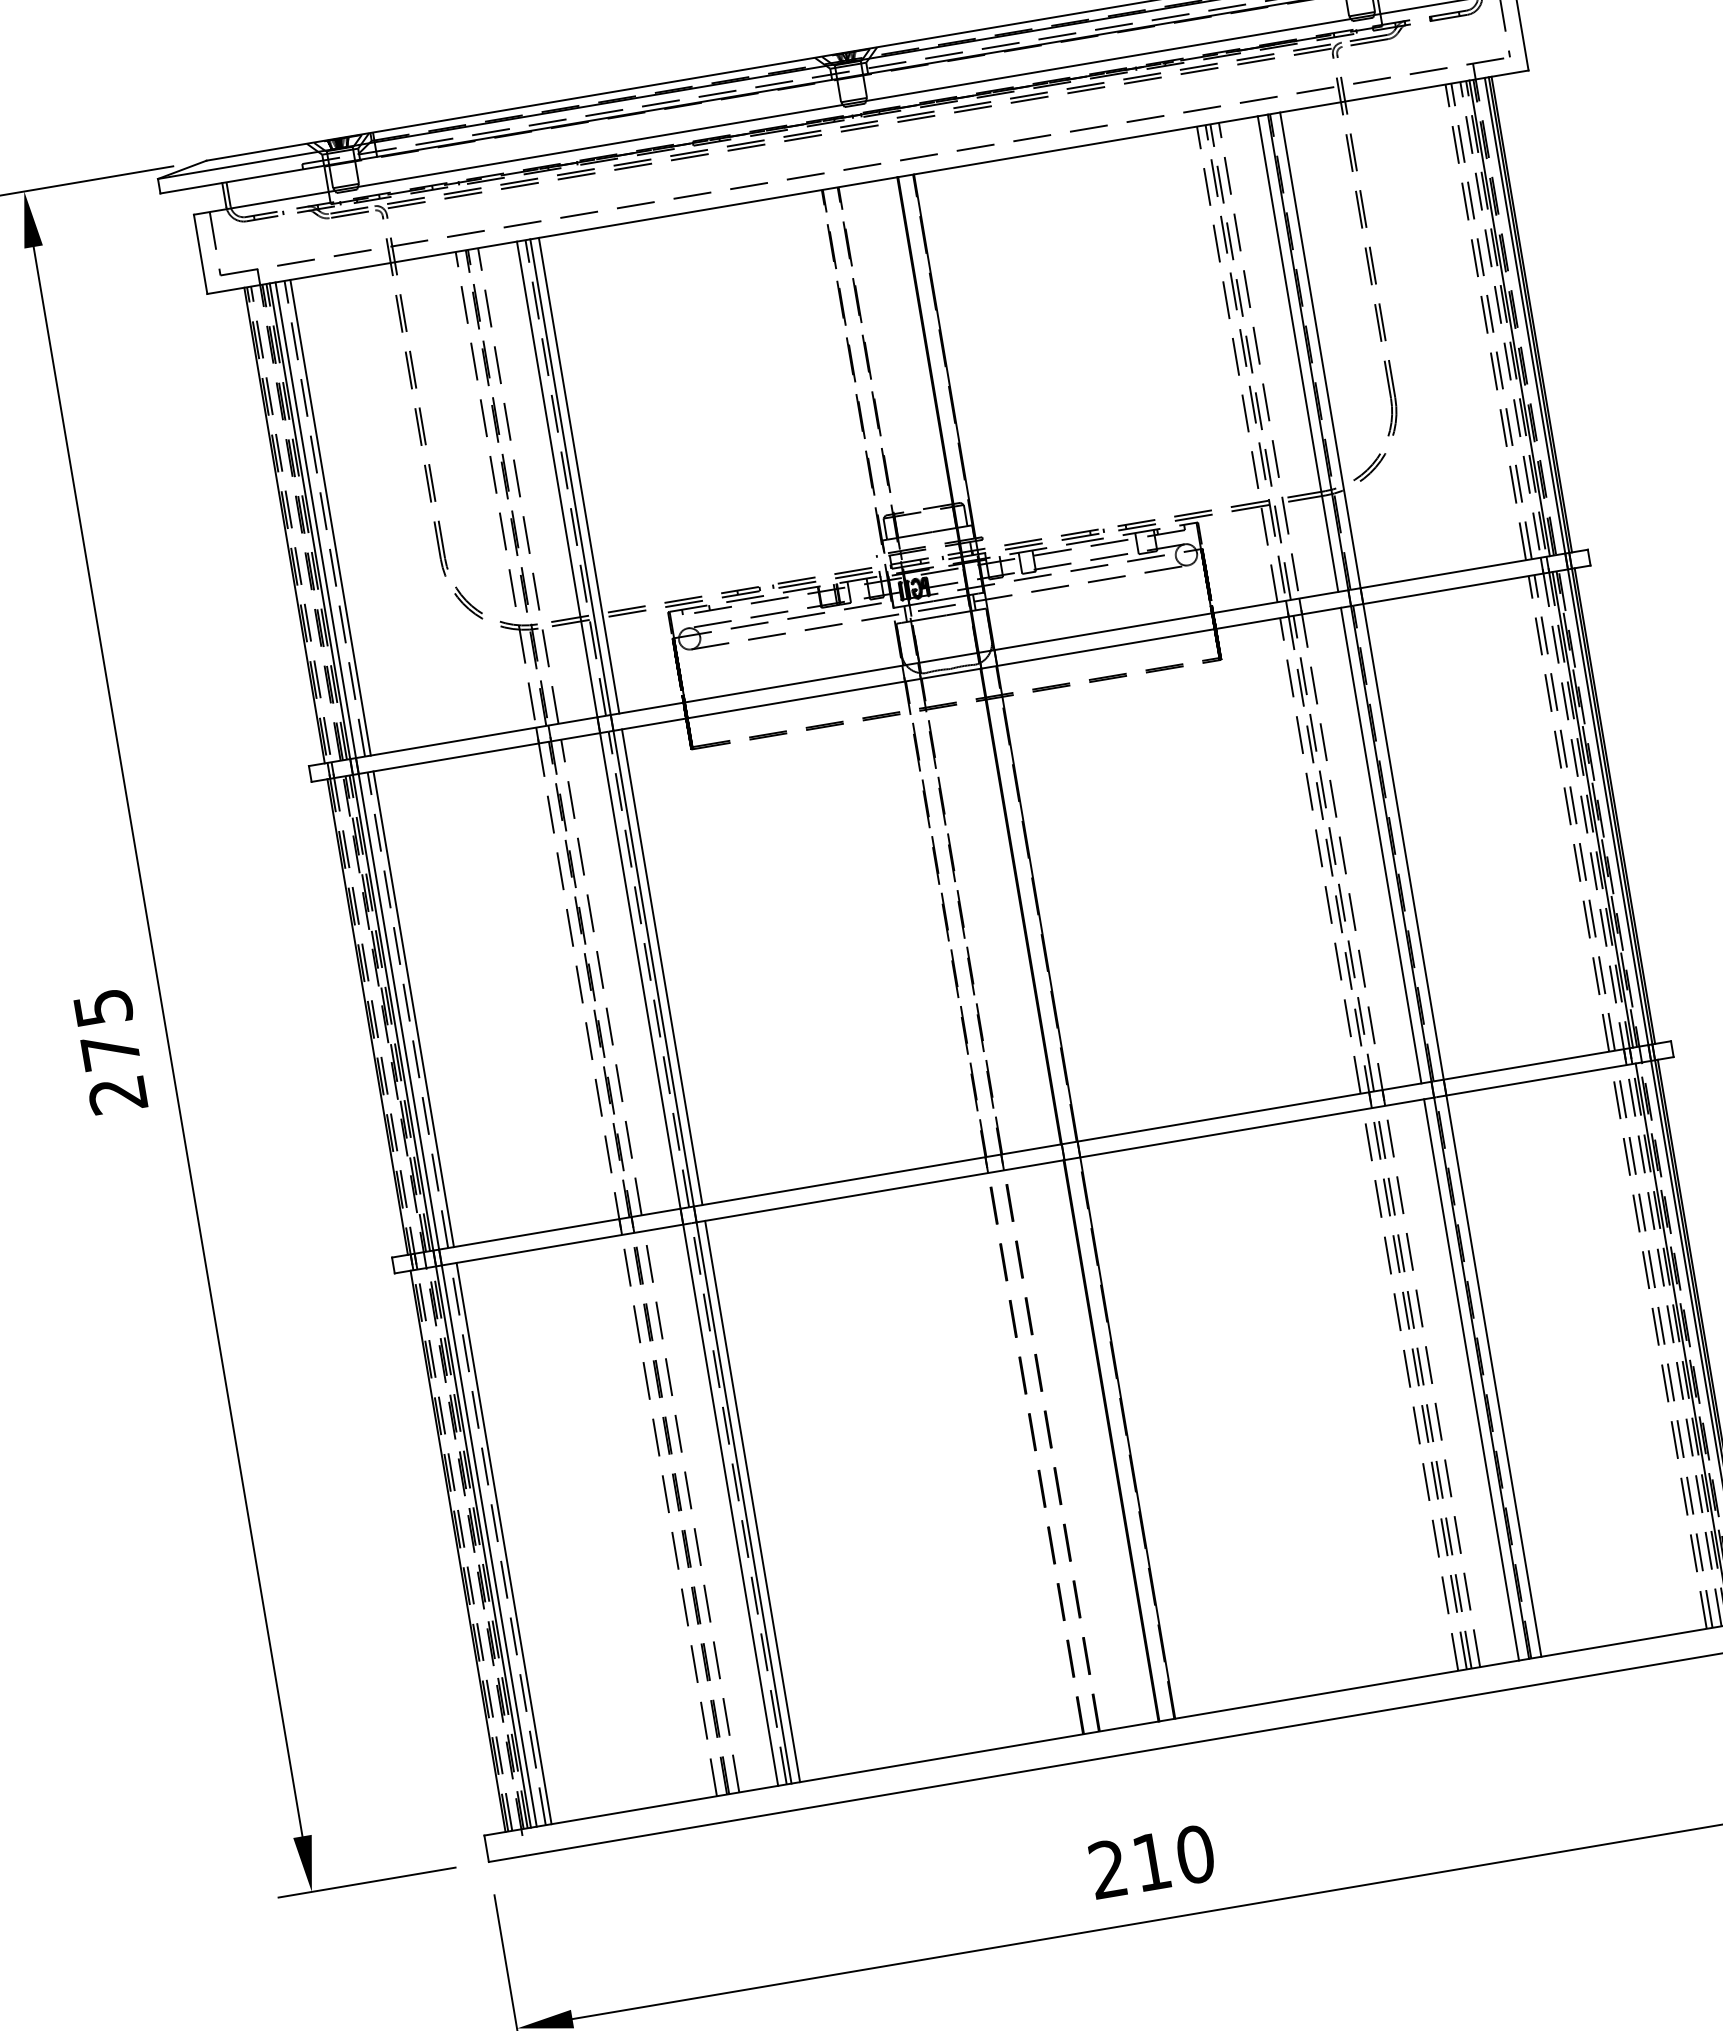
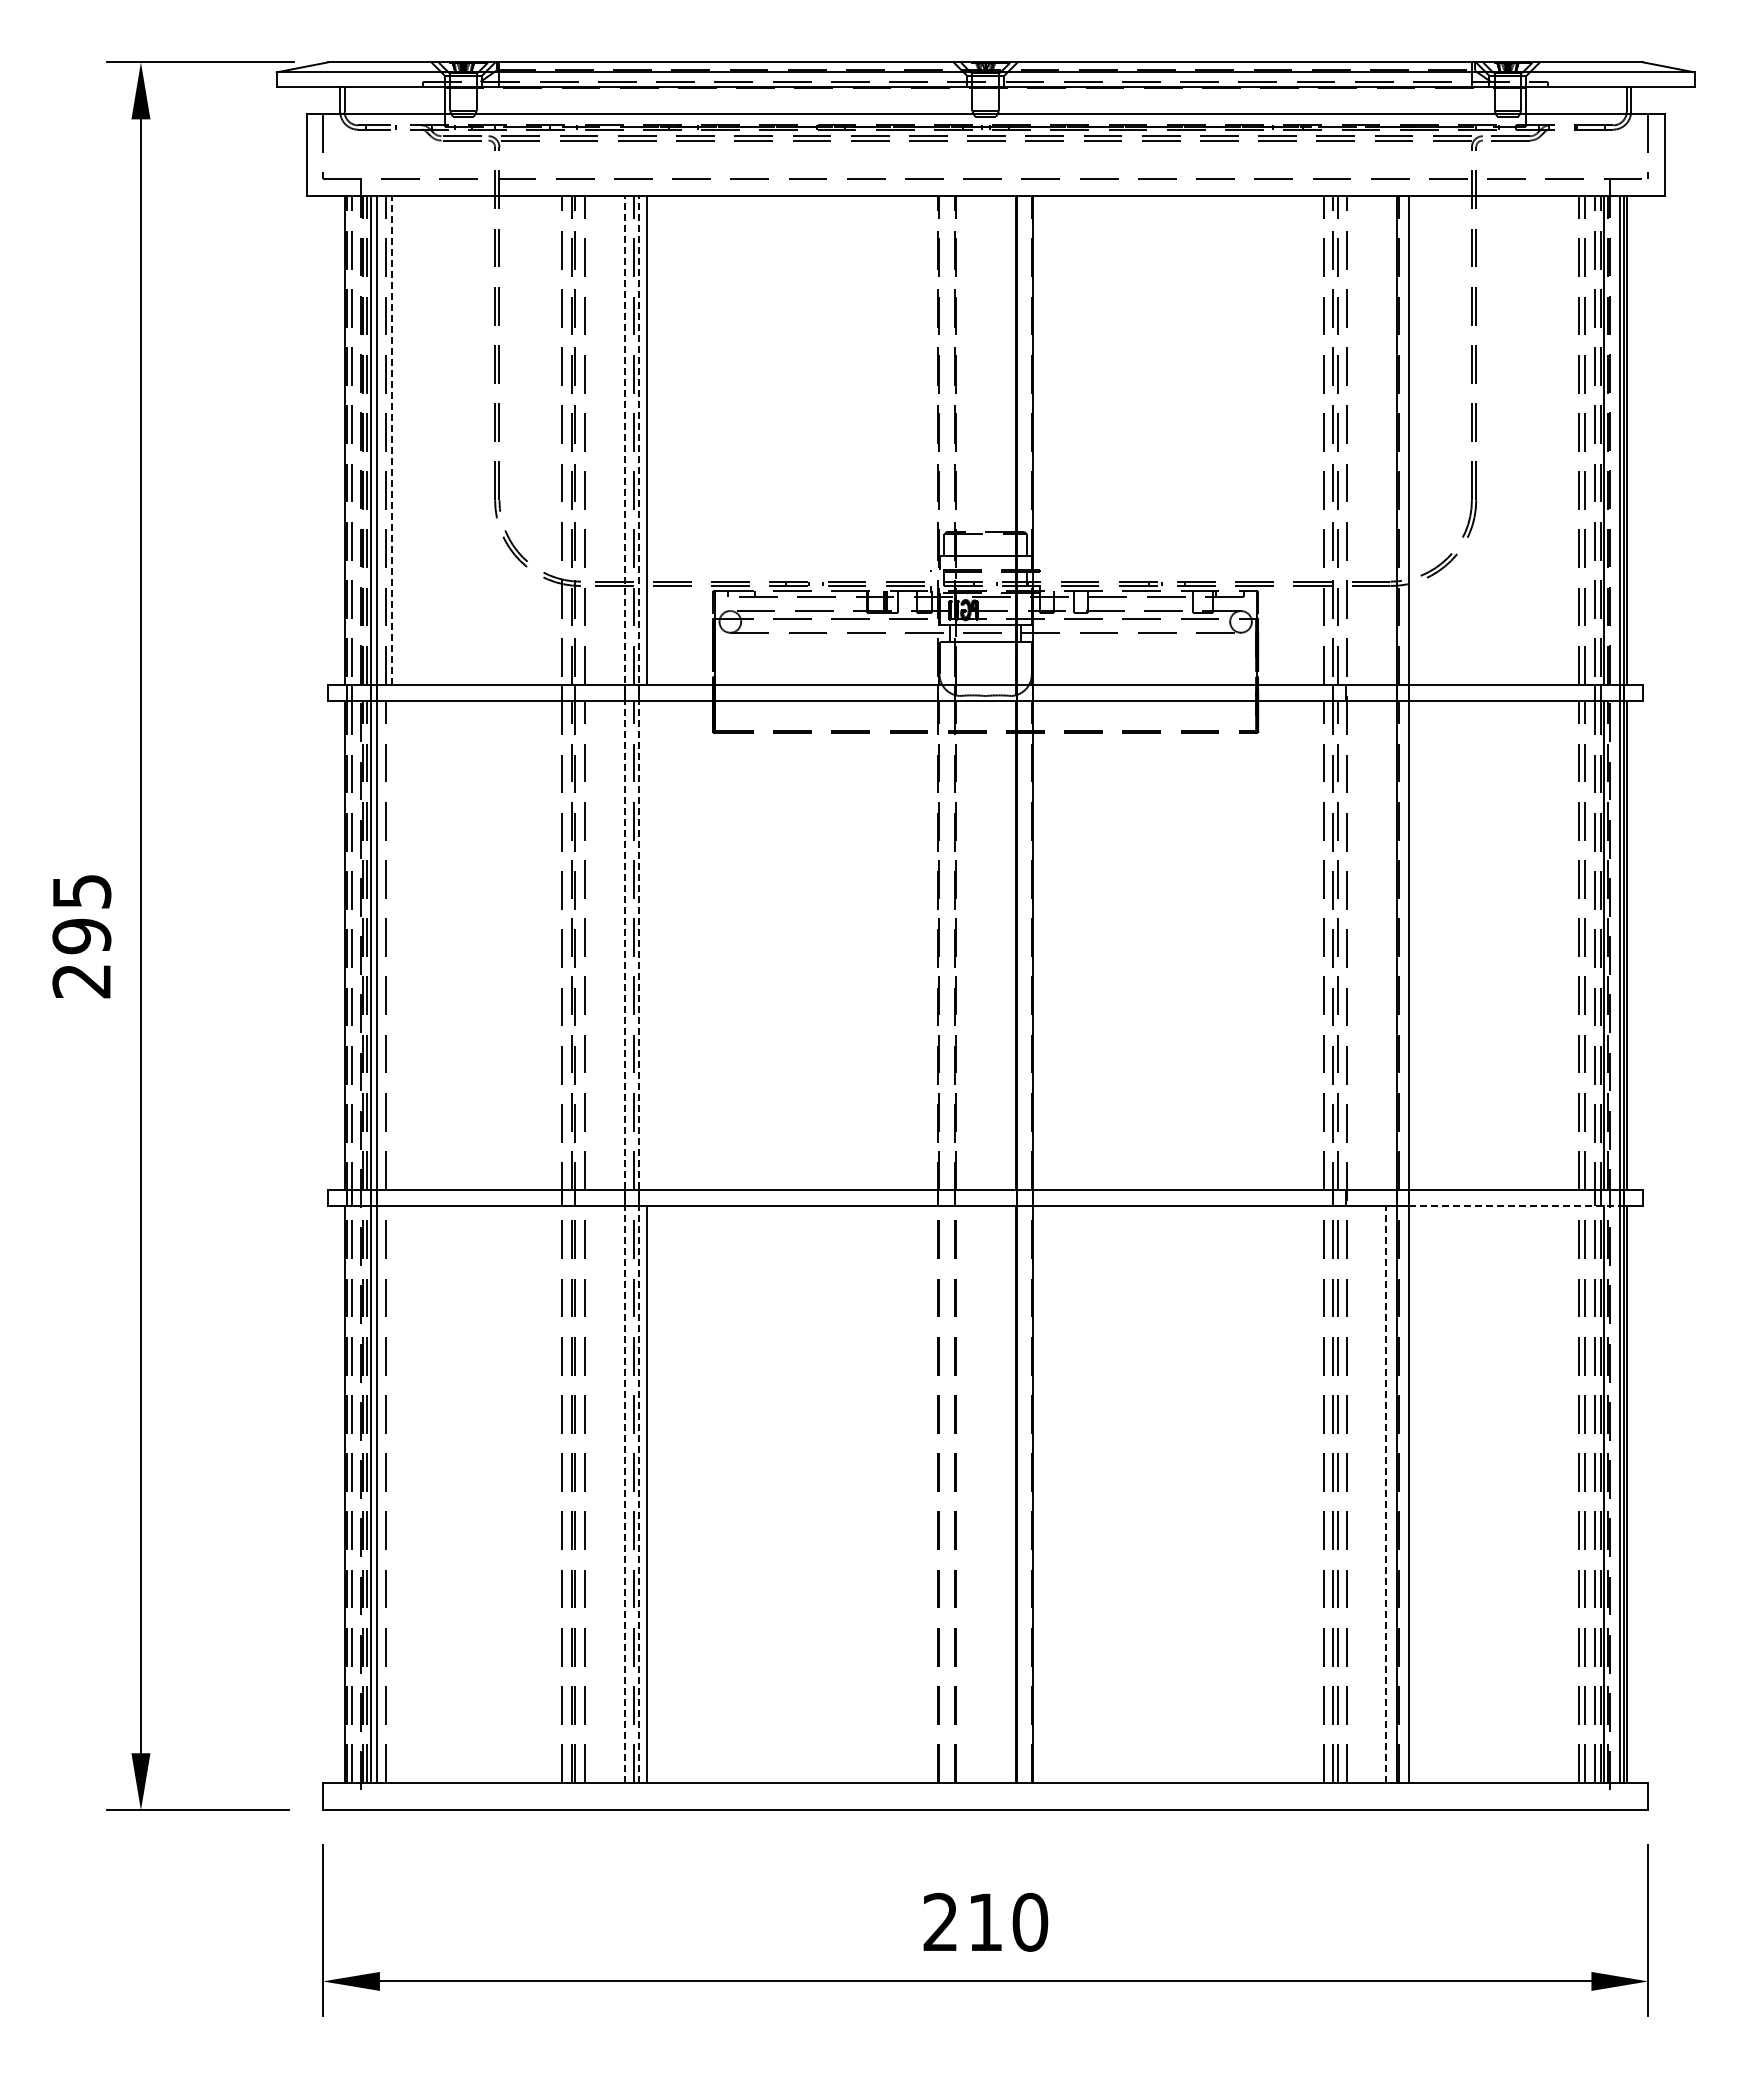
line: (1297, 353) -> (1386, 439), removed
line: (330, 517) -> (391, 439), solid -> dashed
line: (1381, 844) -> (1386, 944), removed
line: (662, 966) -> (647, 944), removed
line: (413, 1008) -> (391, 944), removed
line: (660, 1011) -> (638, 989), solid -> dashed
line: (647, 1013) -> (624, 989), solid -> dashed
text: (110, 1051) -> (81, 936), 275 -> 295
line: (1549, 1078) -> (1515, 1206), solid -> dashed
line: (1471, 1379) -> (1386, 1494), solid -> dashed
line: (503, 1543) -> (391, 1494), removed

